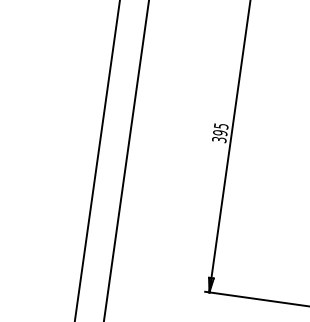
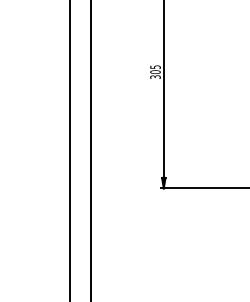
text: (220, 133) -> (155, 72), 395 -> 305

